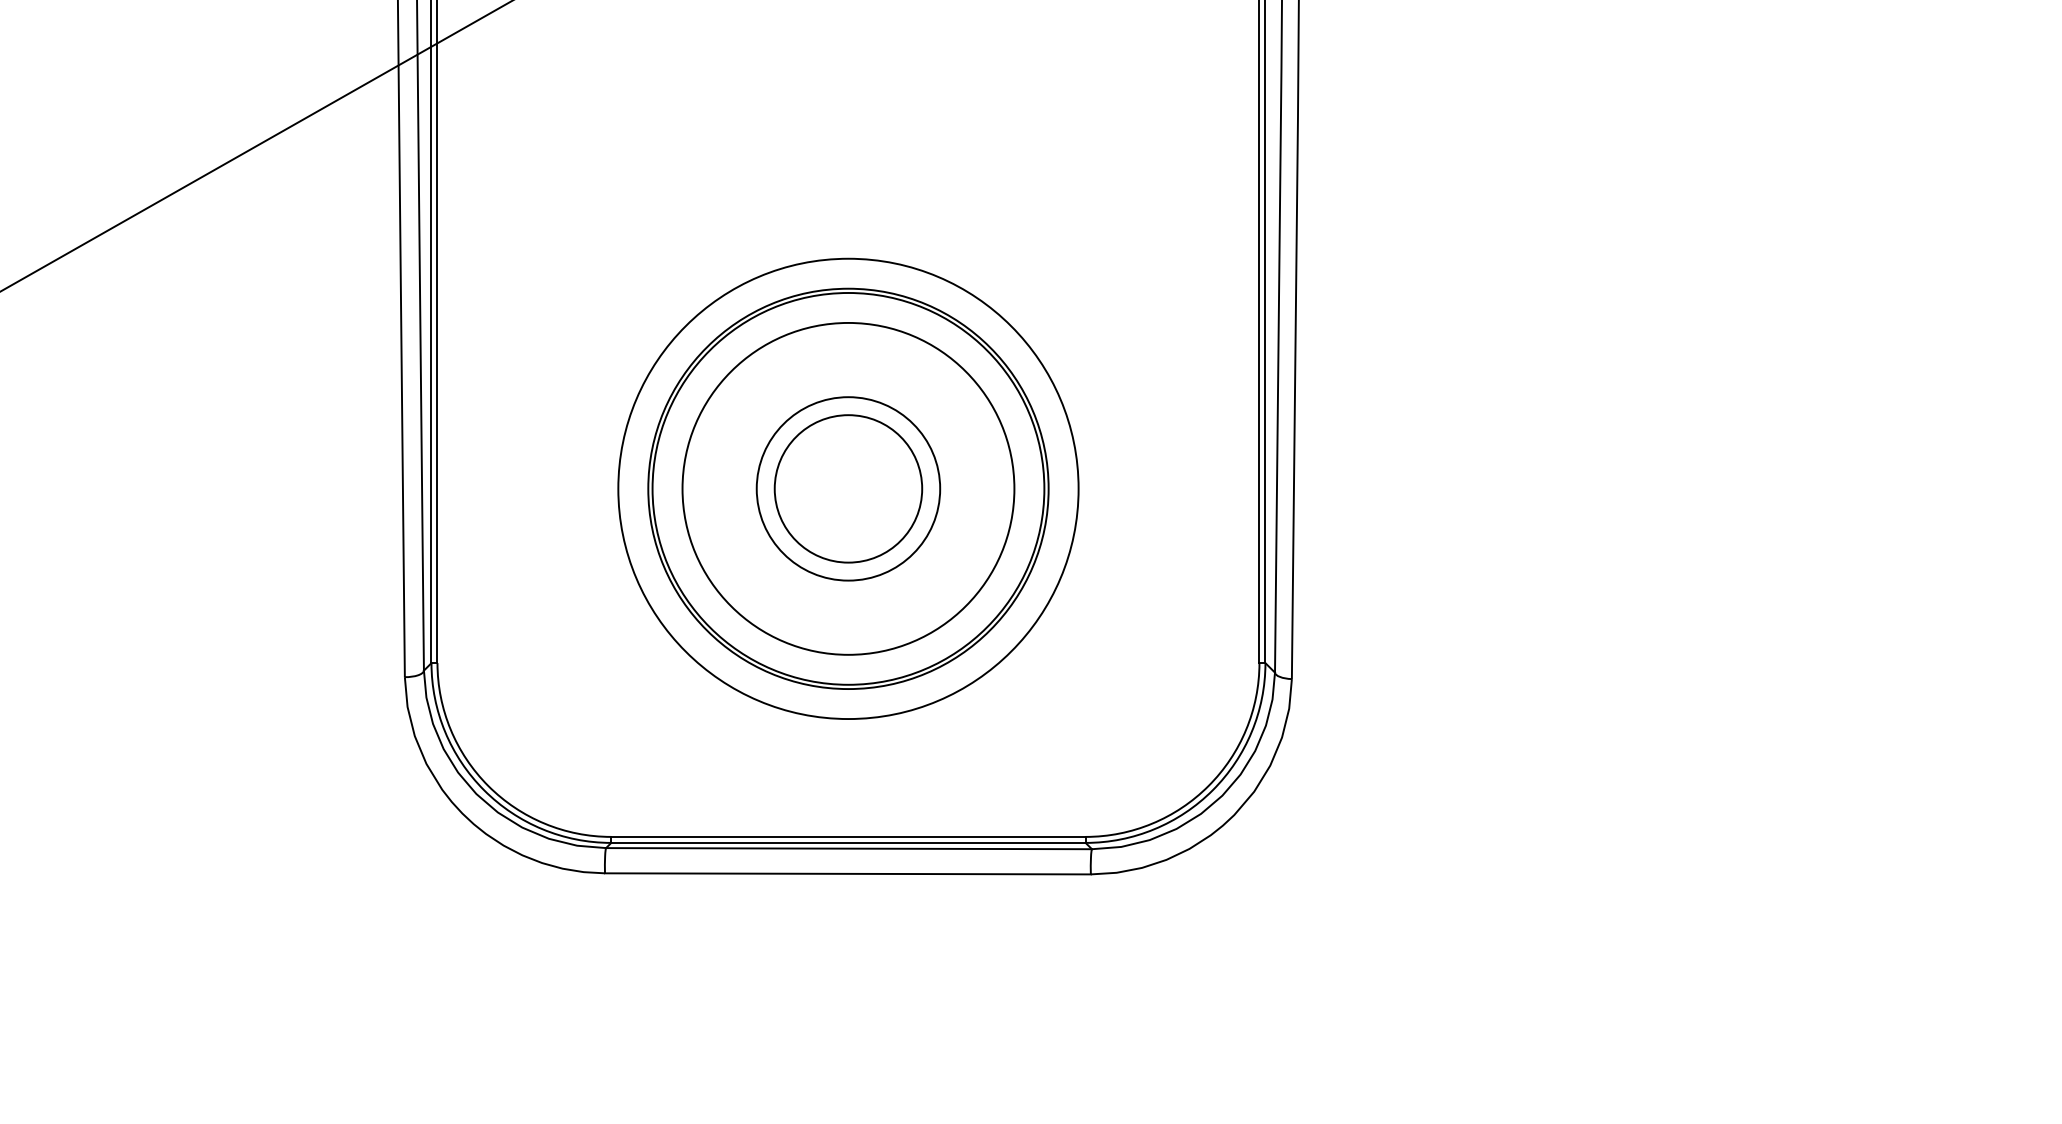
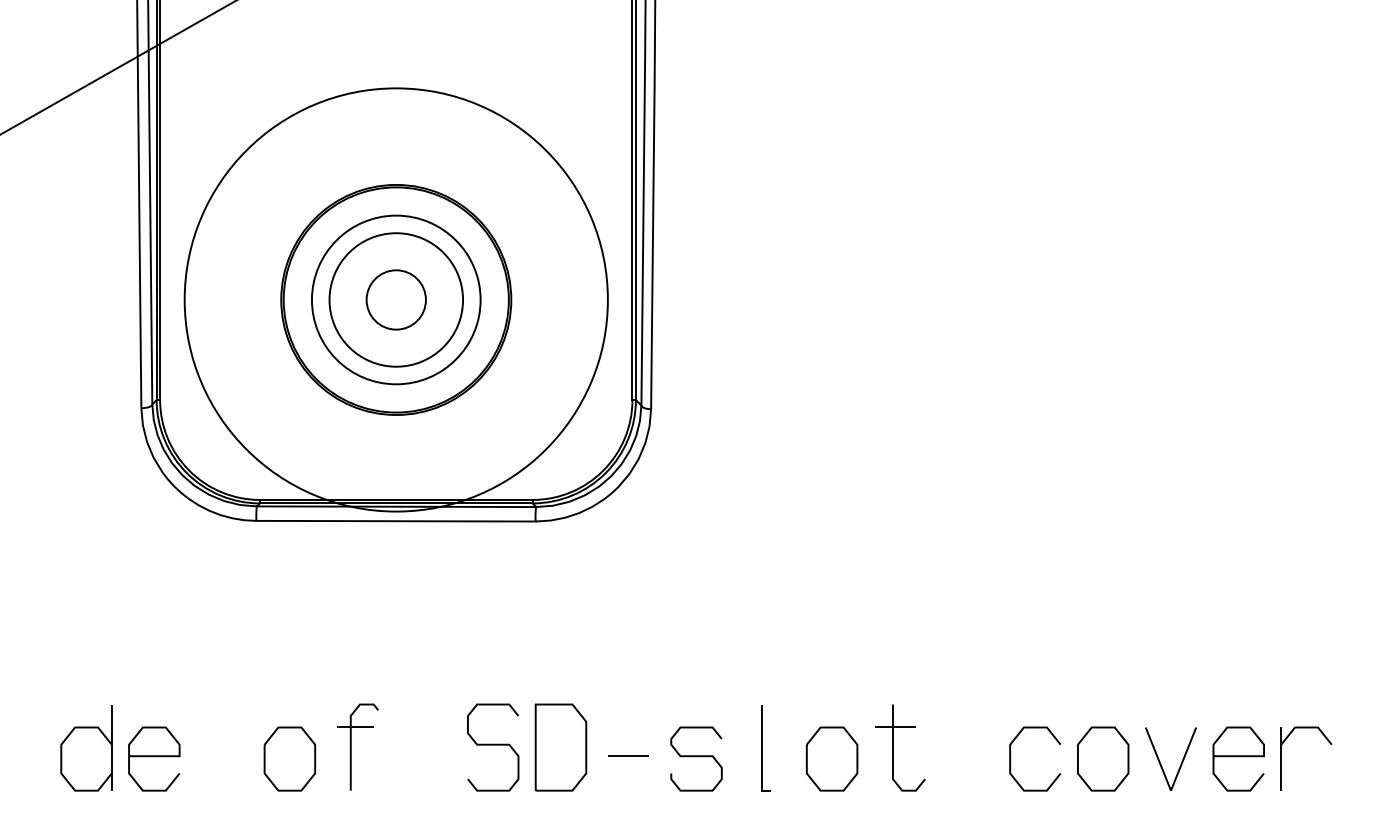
circle: (847, 488) -> (395, 299), size x0.7
circle: (847, 488) -> (395, 299), size x0.7
circle: (848, 488) -> (396, 299), size x1.6
circle: (848, 488) -> (396, 299), size x1.6

